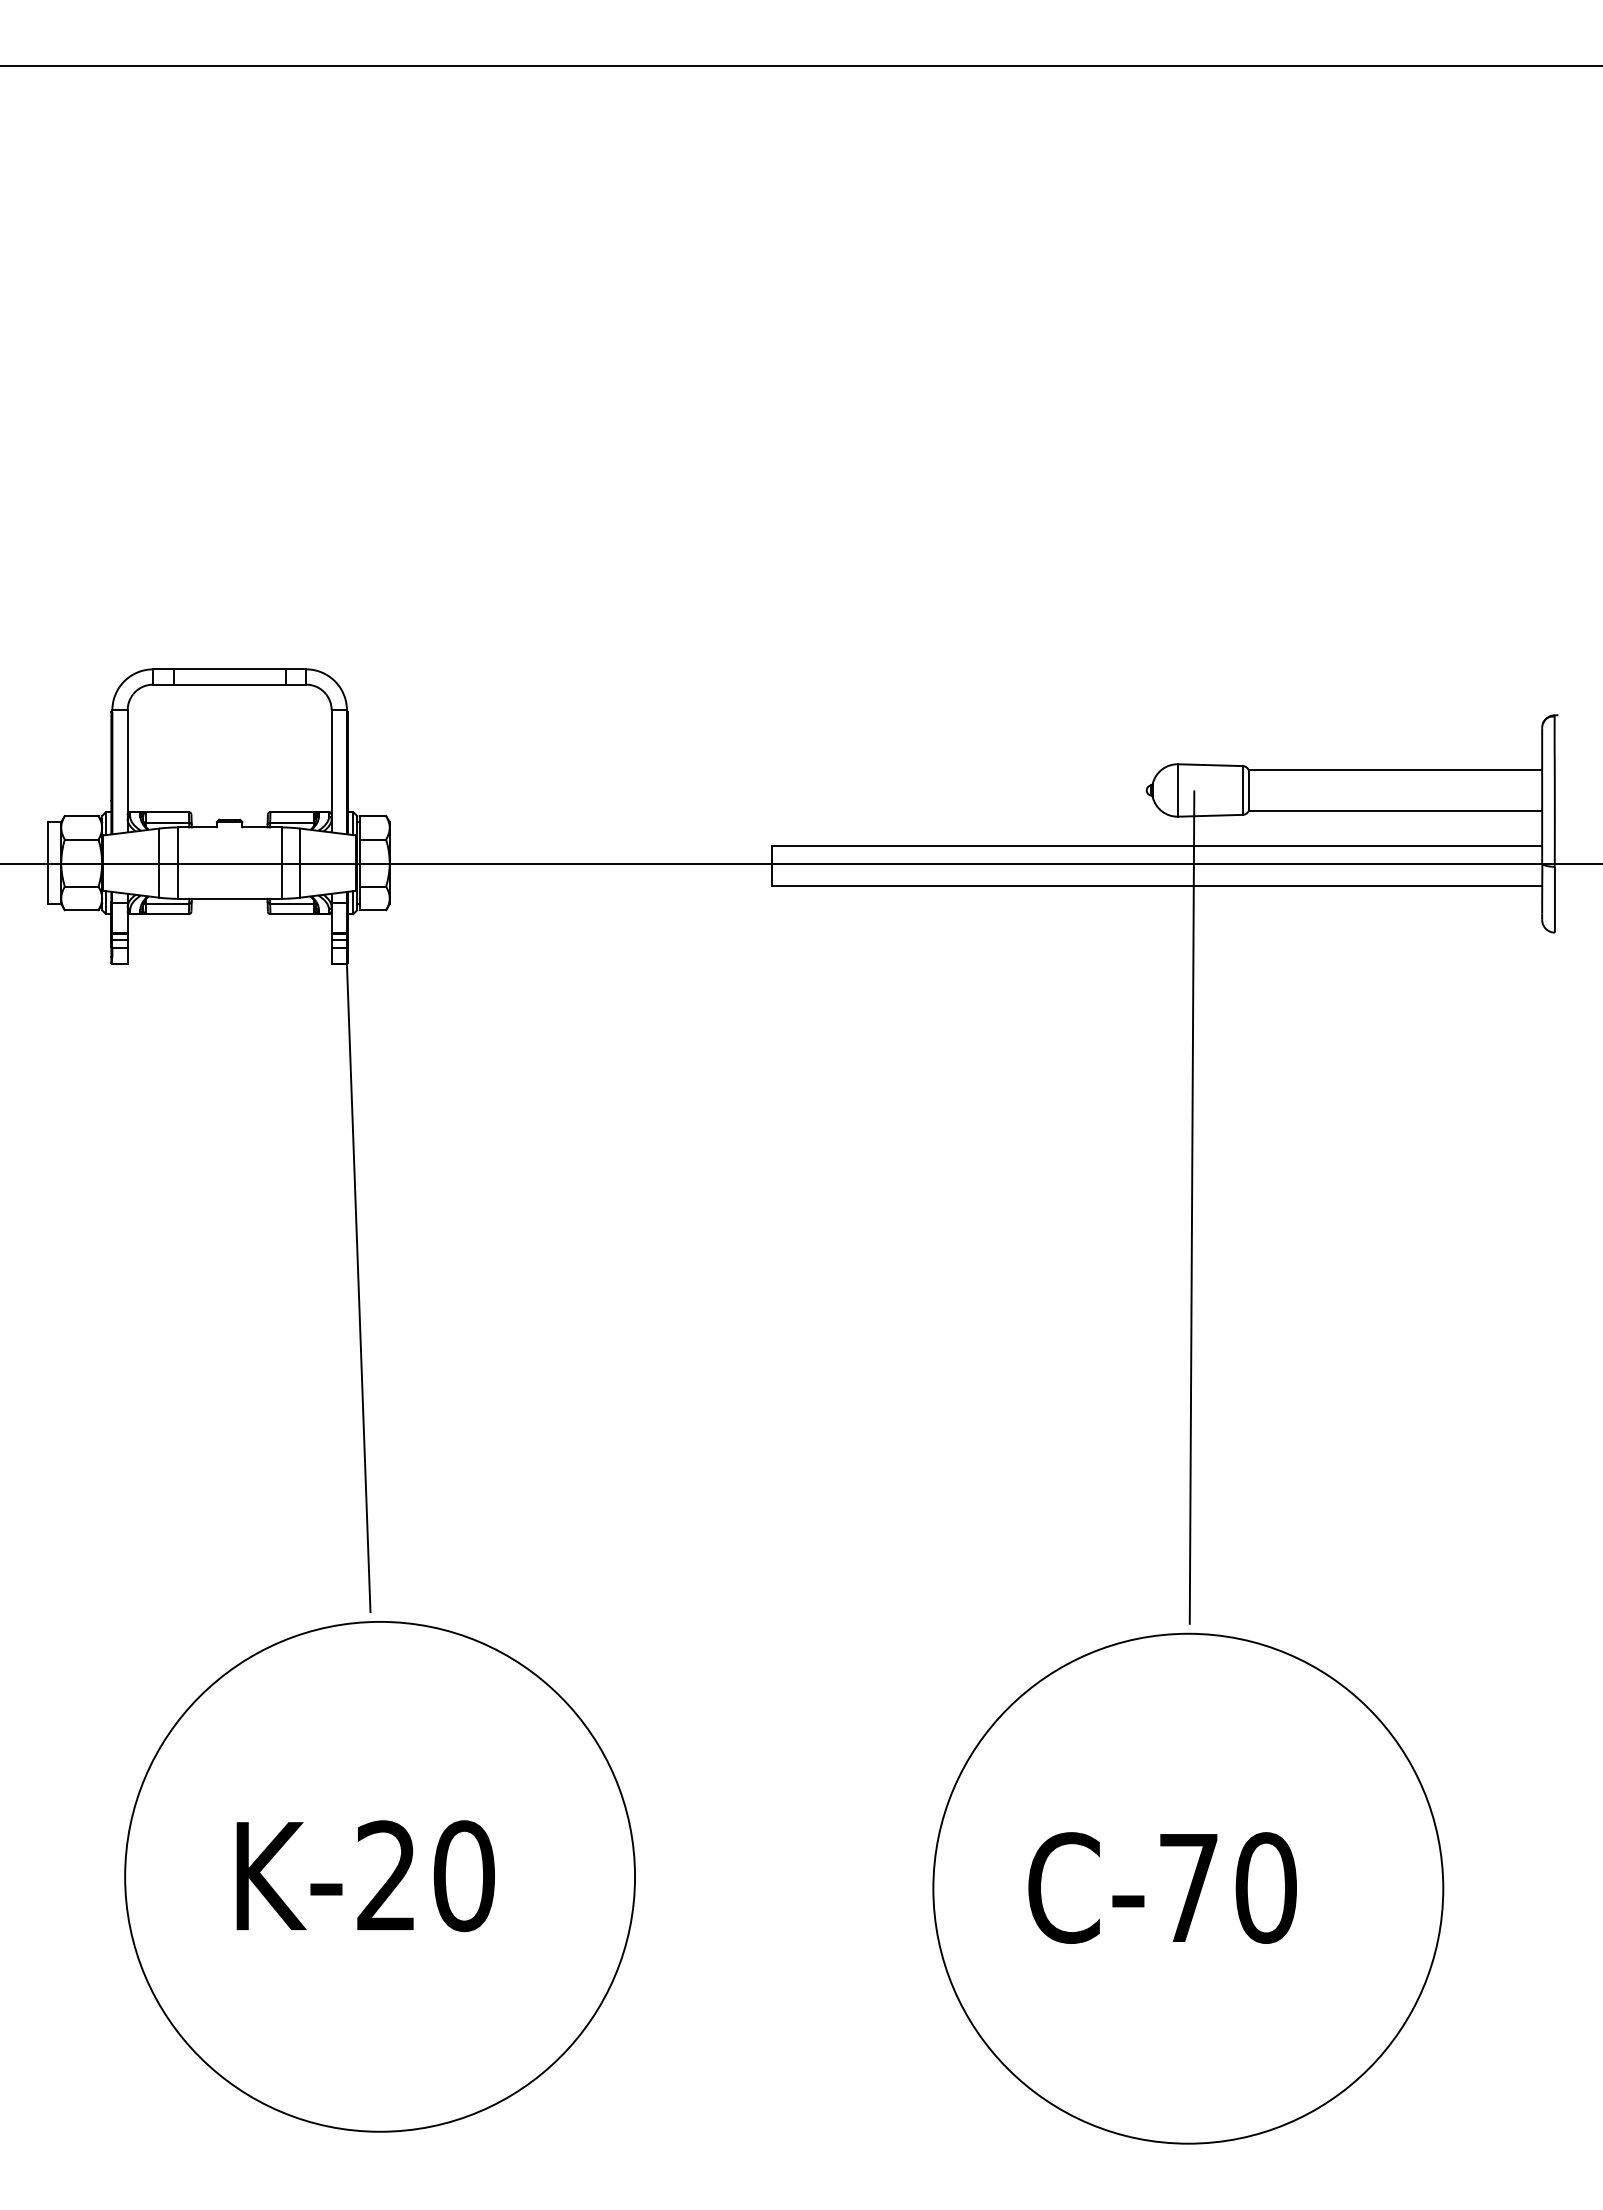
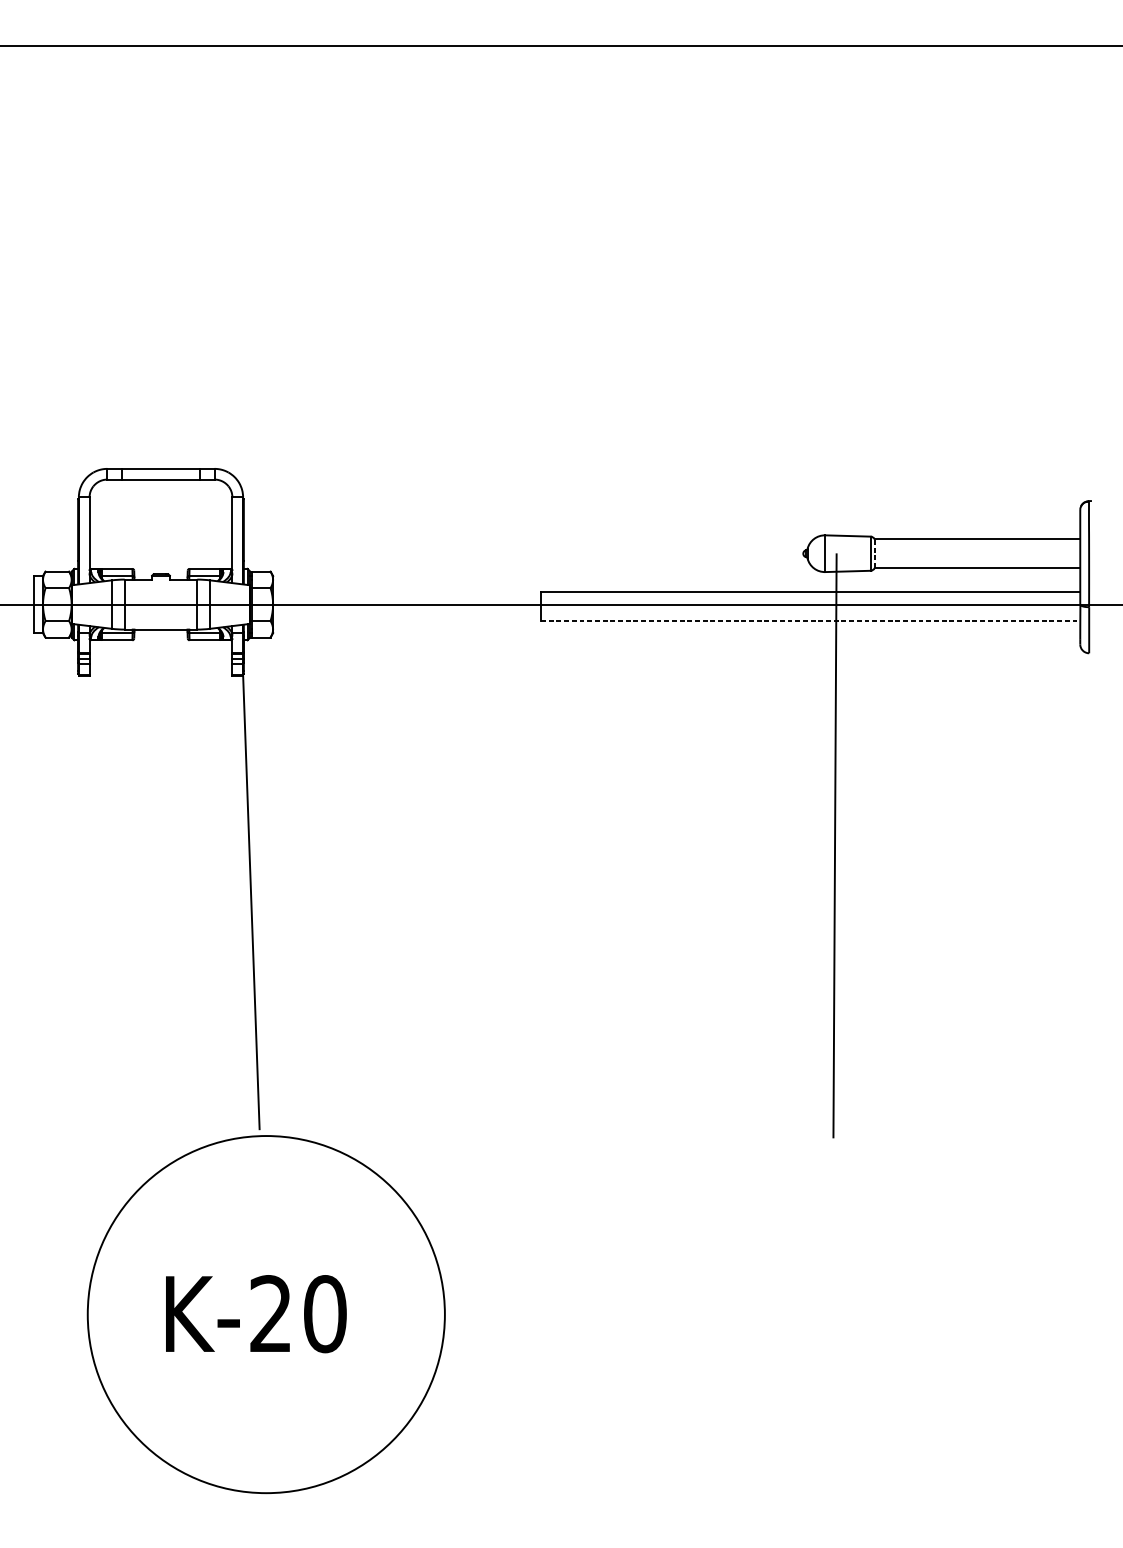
line: (1248, 789) -> (874, 553), solid -> dashed
line: (1157, 886) -> (810, 620), solid -> dashed
part: (1188, 1888) -> (832, 1322), removed

